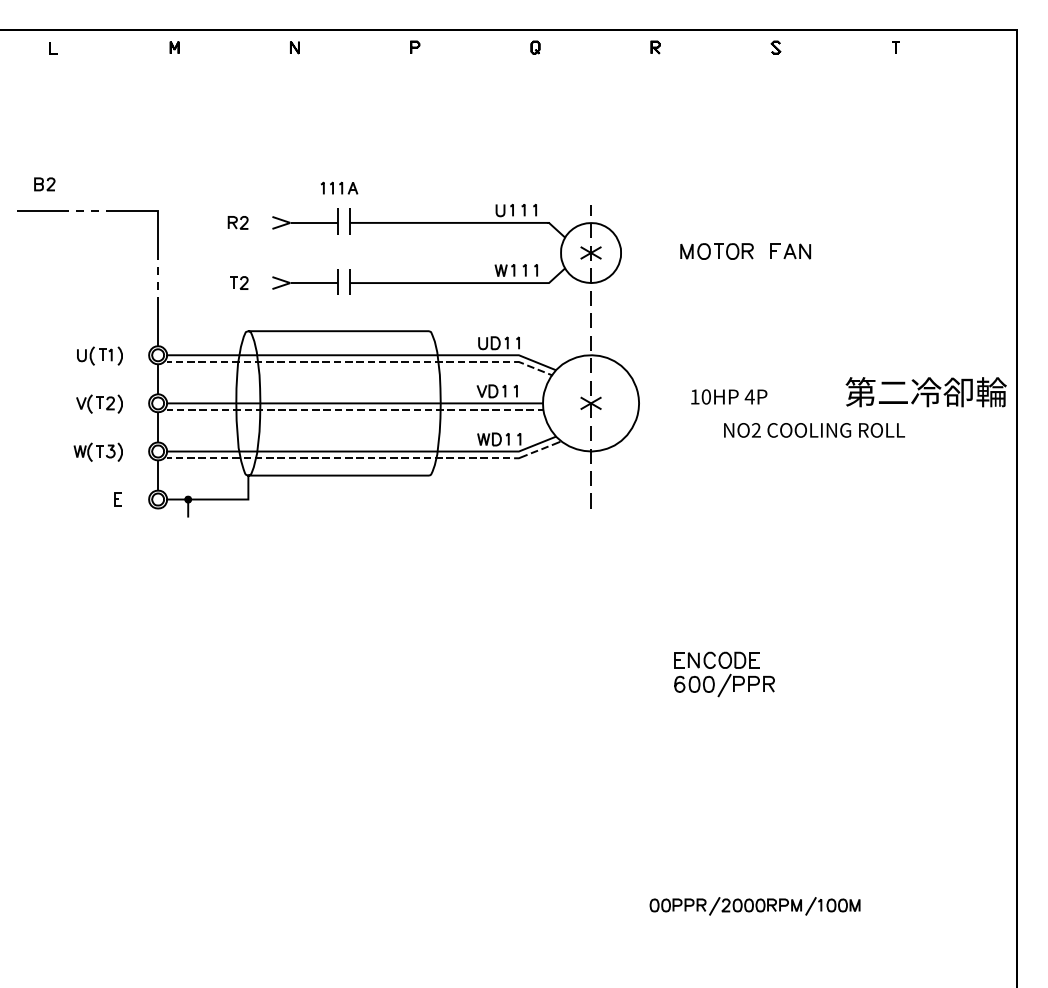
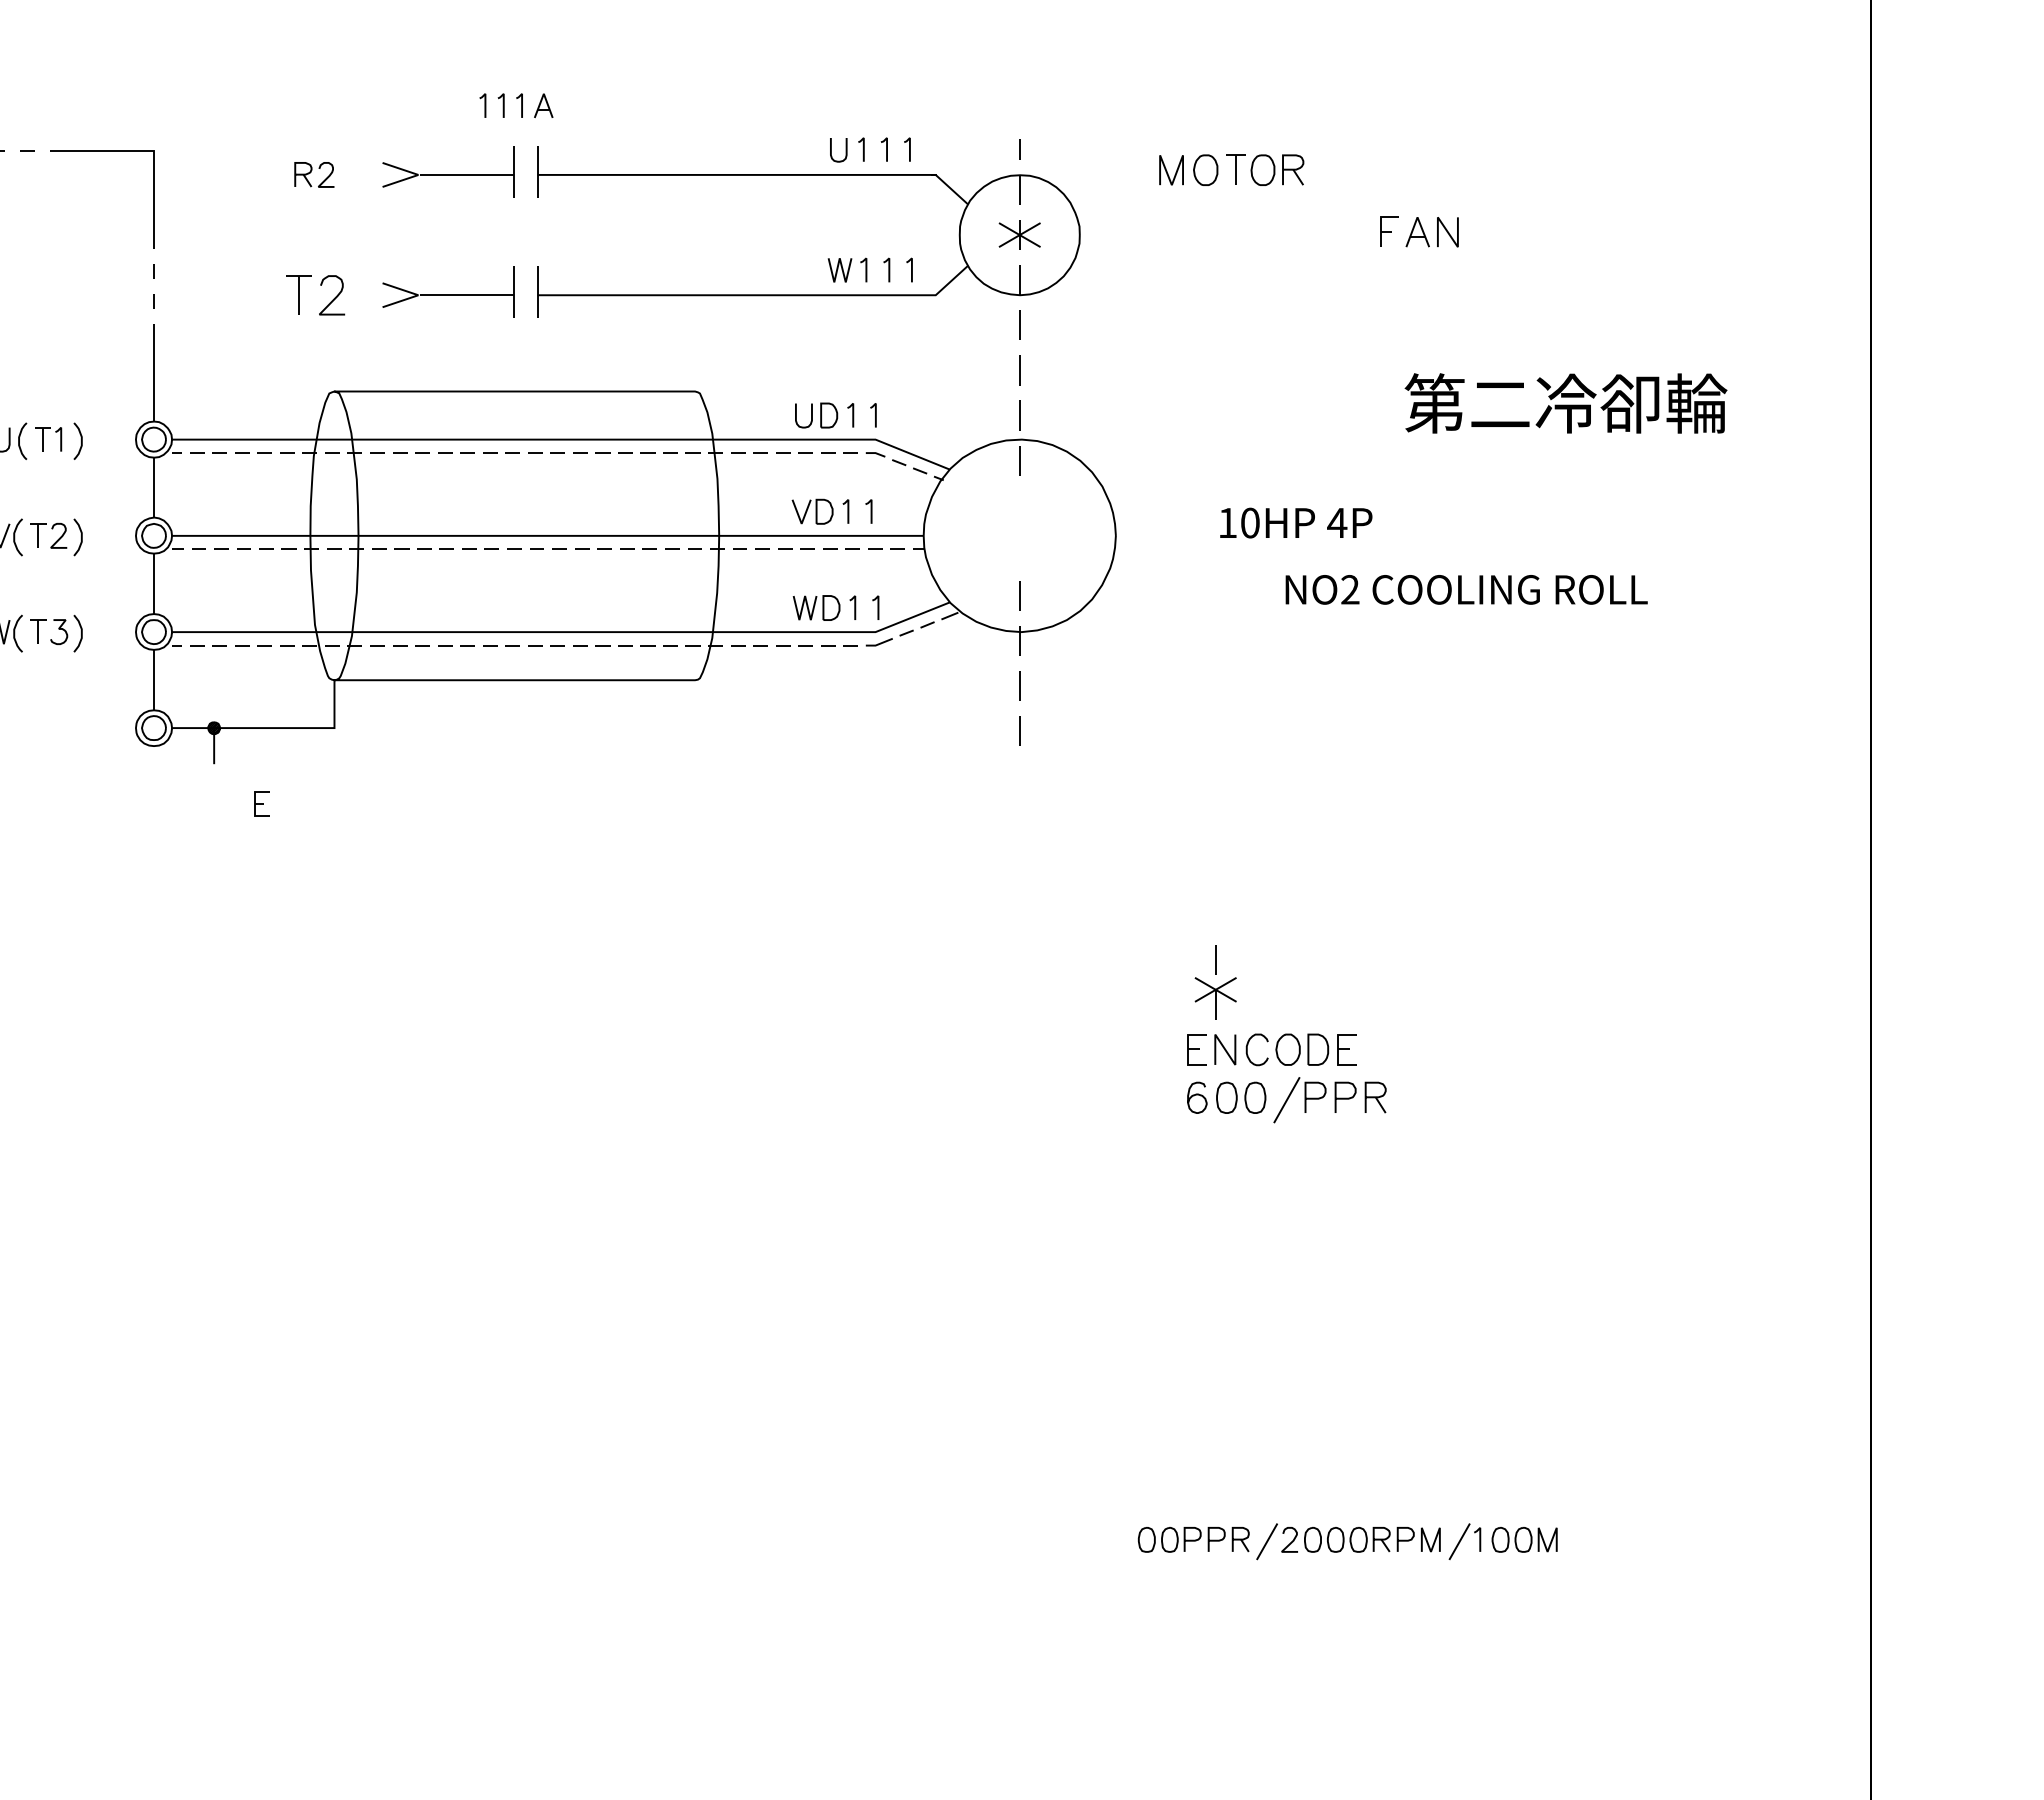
part: (716, 251) -> (1230, 170), moved
part: (239, 282) -> (316, 294), size x1.6
text: (925, 392) -> (1564, 404), moved
part: (590, 399) -> (1214, 982), moved
part: (117, 499) -> (260, 804), moved

